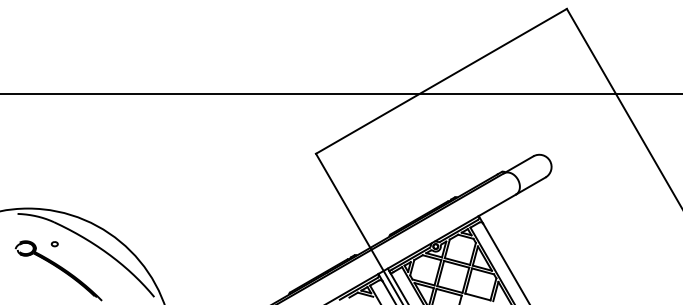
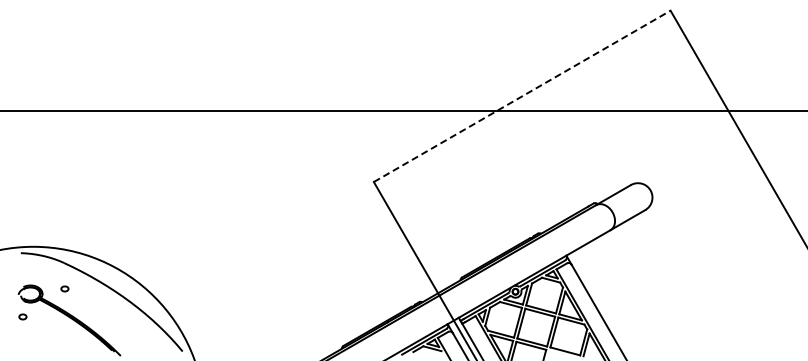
line: (441, 81) -> (522, 96), solid -> dashed
part: (18, 267) -> (22, 316), added

